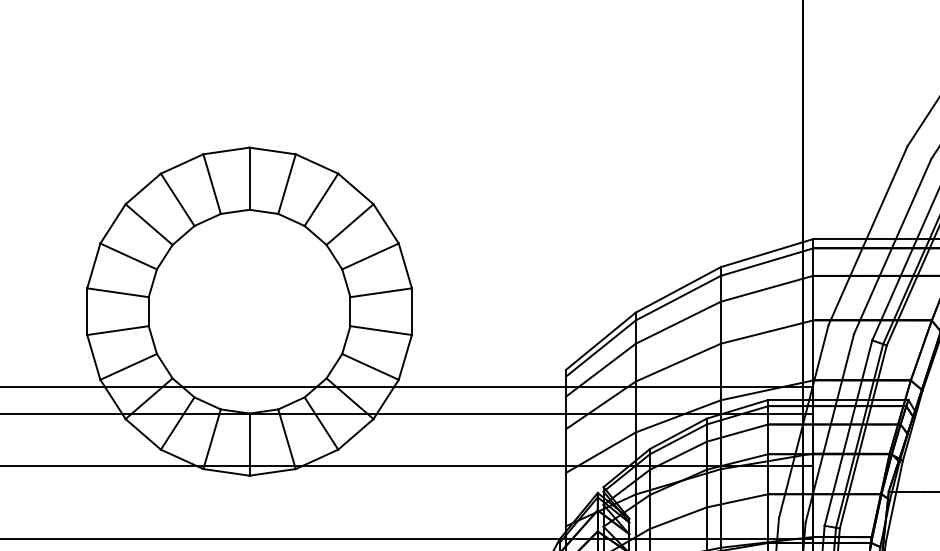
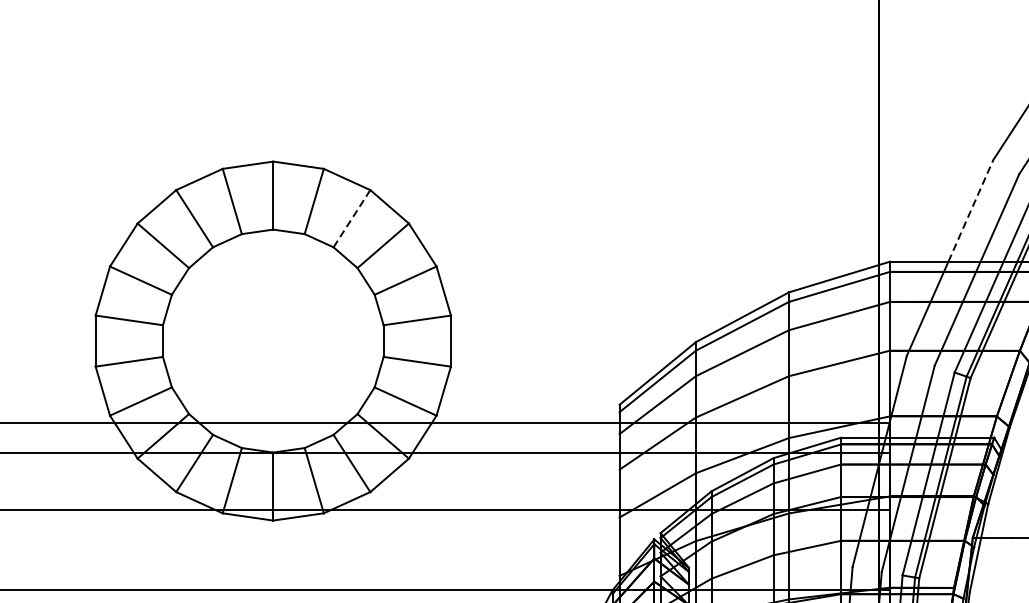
line: (887, 192) -> (971, 210), solid -> dashed
line: (321, 200) -> (351, 219), solid -> dashed

